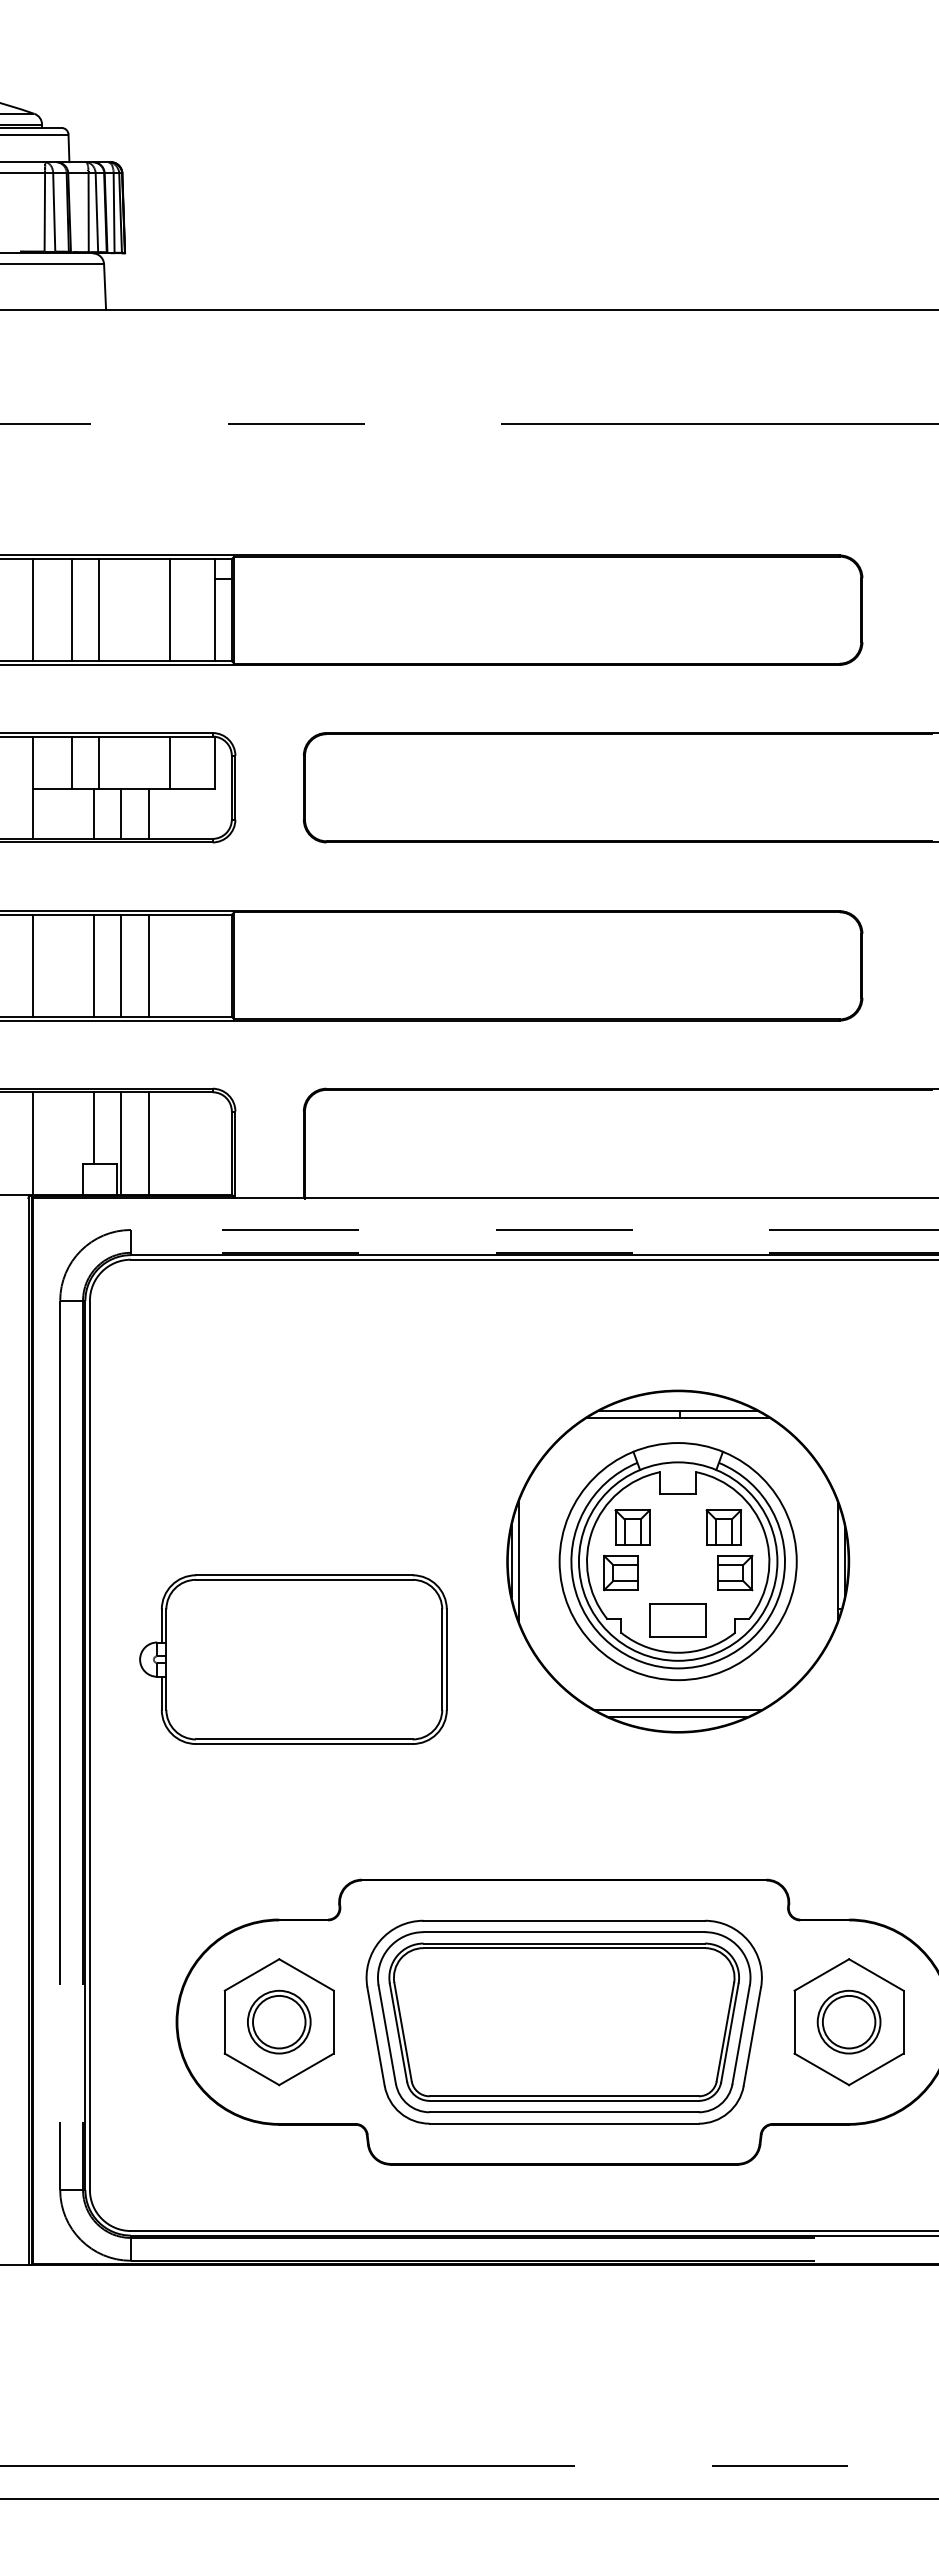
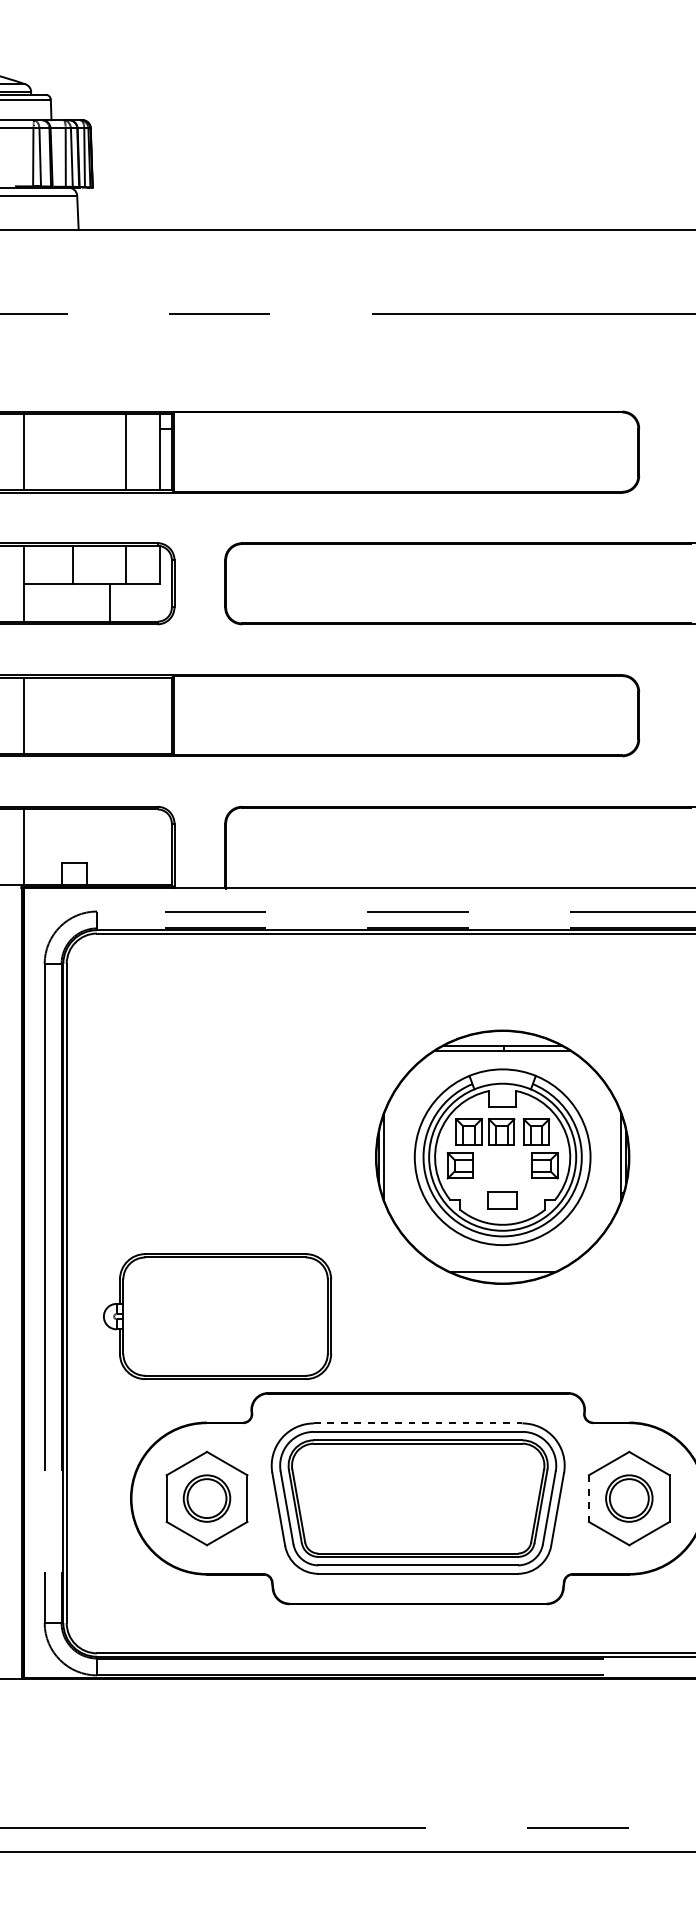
line: (71, 610) -> (53, 452), removed
line: (99, 610) -> (73, 452), removed
line: (71, 762) -> (53, 565), removed
line: (94, 813) -> (70, 602), removed
line: (121, 813) -> (90, 602), removed
line: (94, 965) -> (70, 715), removed
line: (121, 965) -> (90, 715), removed
line: (148, 965) -> (110, 715), removed
line: (94, 1127) -> (70, 835), removed
line: (121, 1143) -> (90, 847), removed
line: (148, 1143) -> (110, 847), removed
part: (676, 1527) -> (501, 1131), added
part: (677, 1620) -> (502, 1200), size x0.7
part: (293, 1659) -> (217, 1316), moved
line: (677, 1709) -> (502, 1266), removed
line: (564, 1920) -> (418, 1423), solid -> dashed
line: (794, 2022) -> (588, 1498), solid -> dashed

